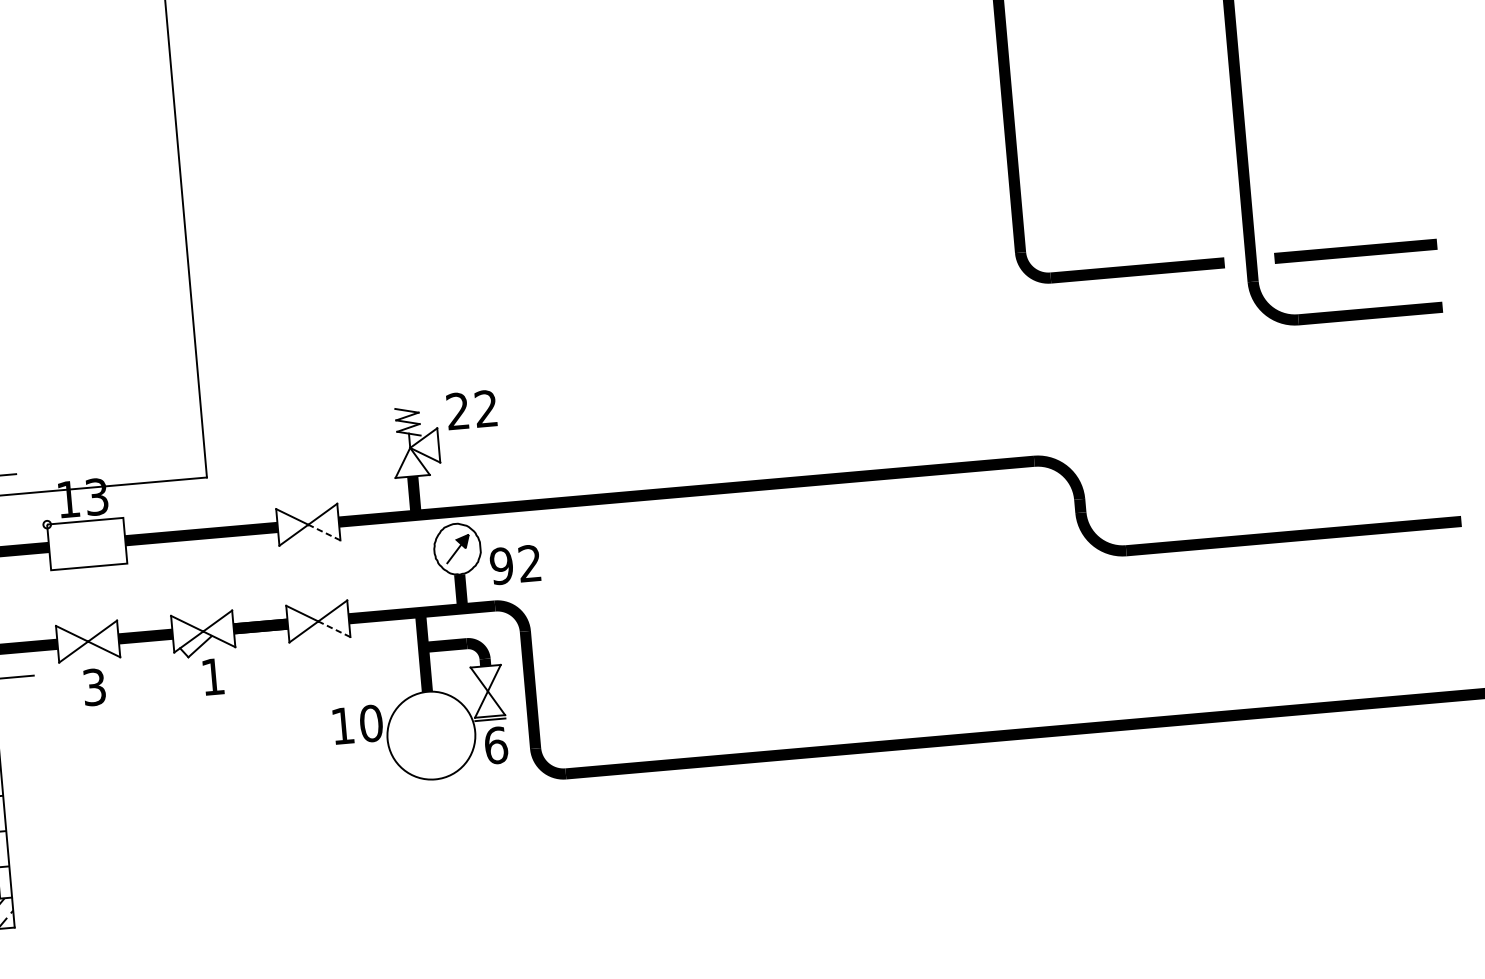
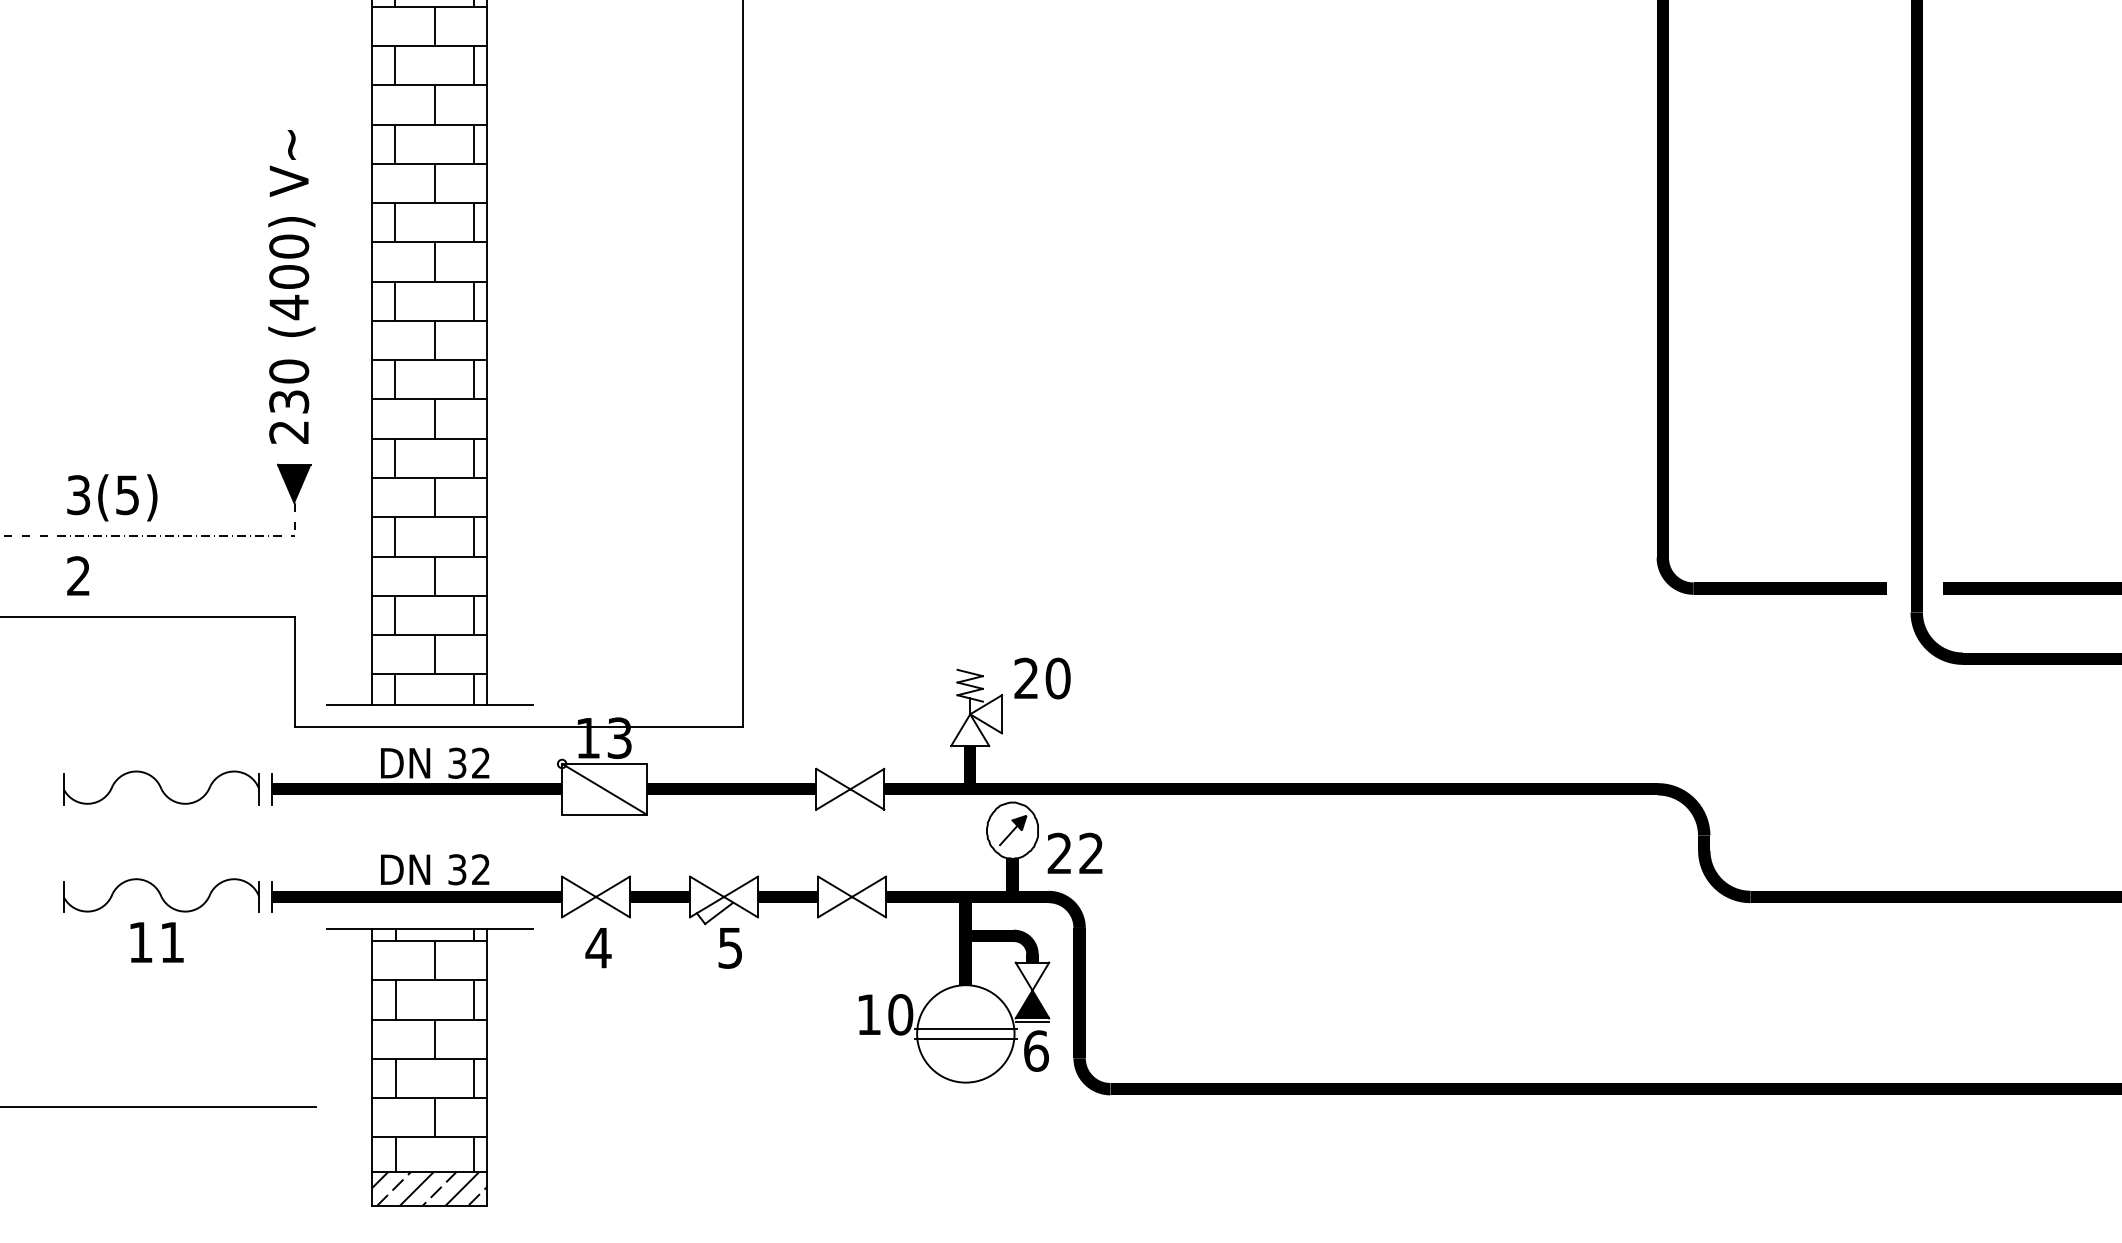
text: (485, 408) -> (1057, 678), 22 -> 20
line: (324, 532) -> (867, 799), dashed -> solid
line: (87, 543) -> (604, 788), added
text: (501, 566) -> (1059, 853), 92 -> 22
line: (334, 629) -> (869, 907), dashed -> solid
text: (212, 677) -> (729, 948), 1 -> 5
text: (94, 686) -> (598, 947), 3 -> 4
fill: (489, 703) -> (1032, 1004), added
line: (430, 731) -> (965, 1029), added
line: (431, 739) -> (965, 1038), added

